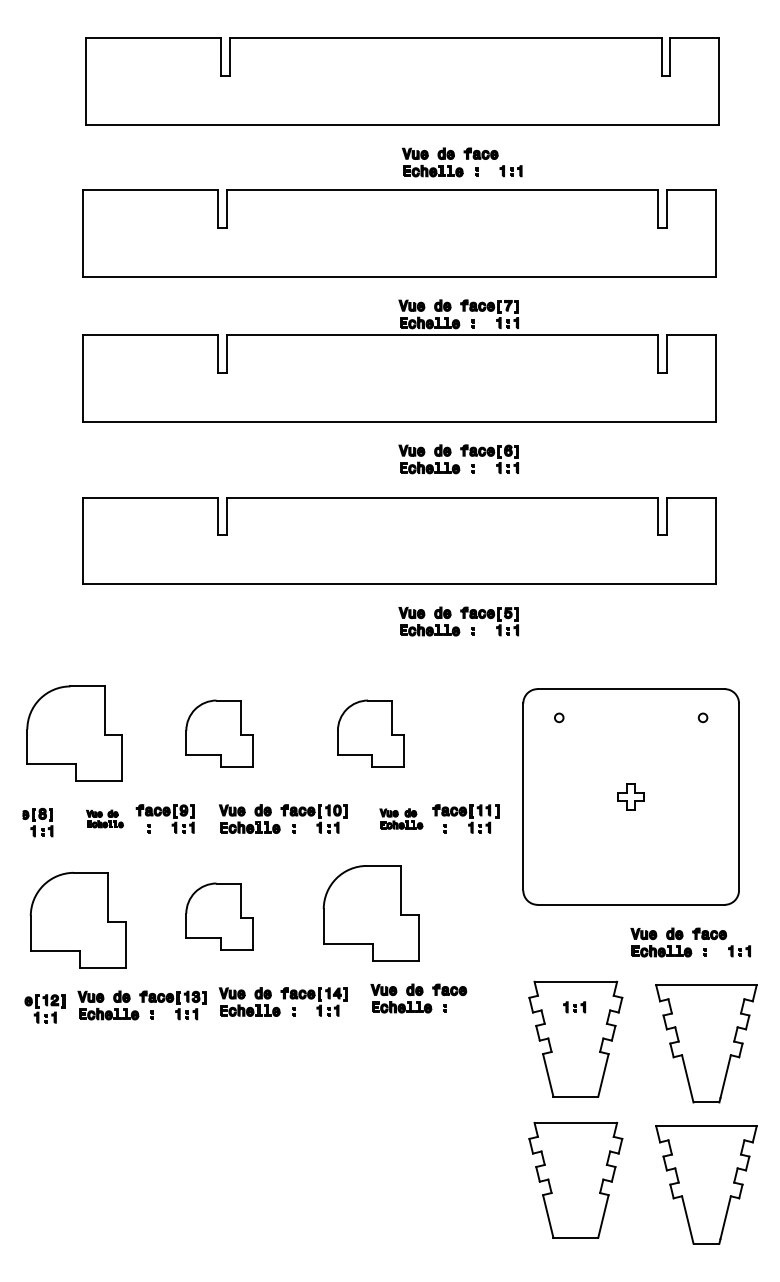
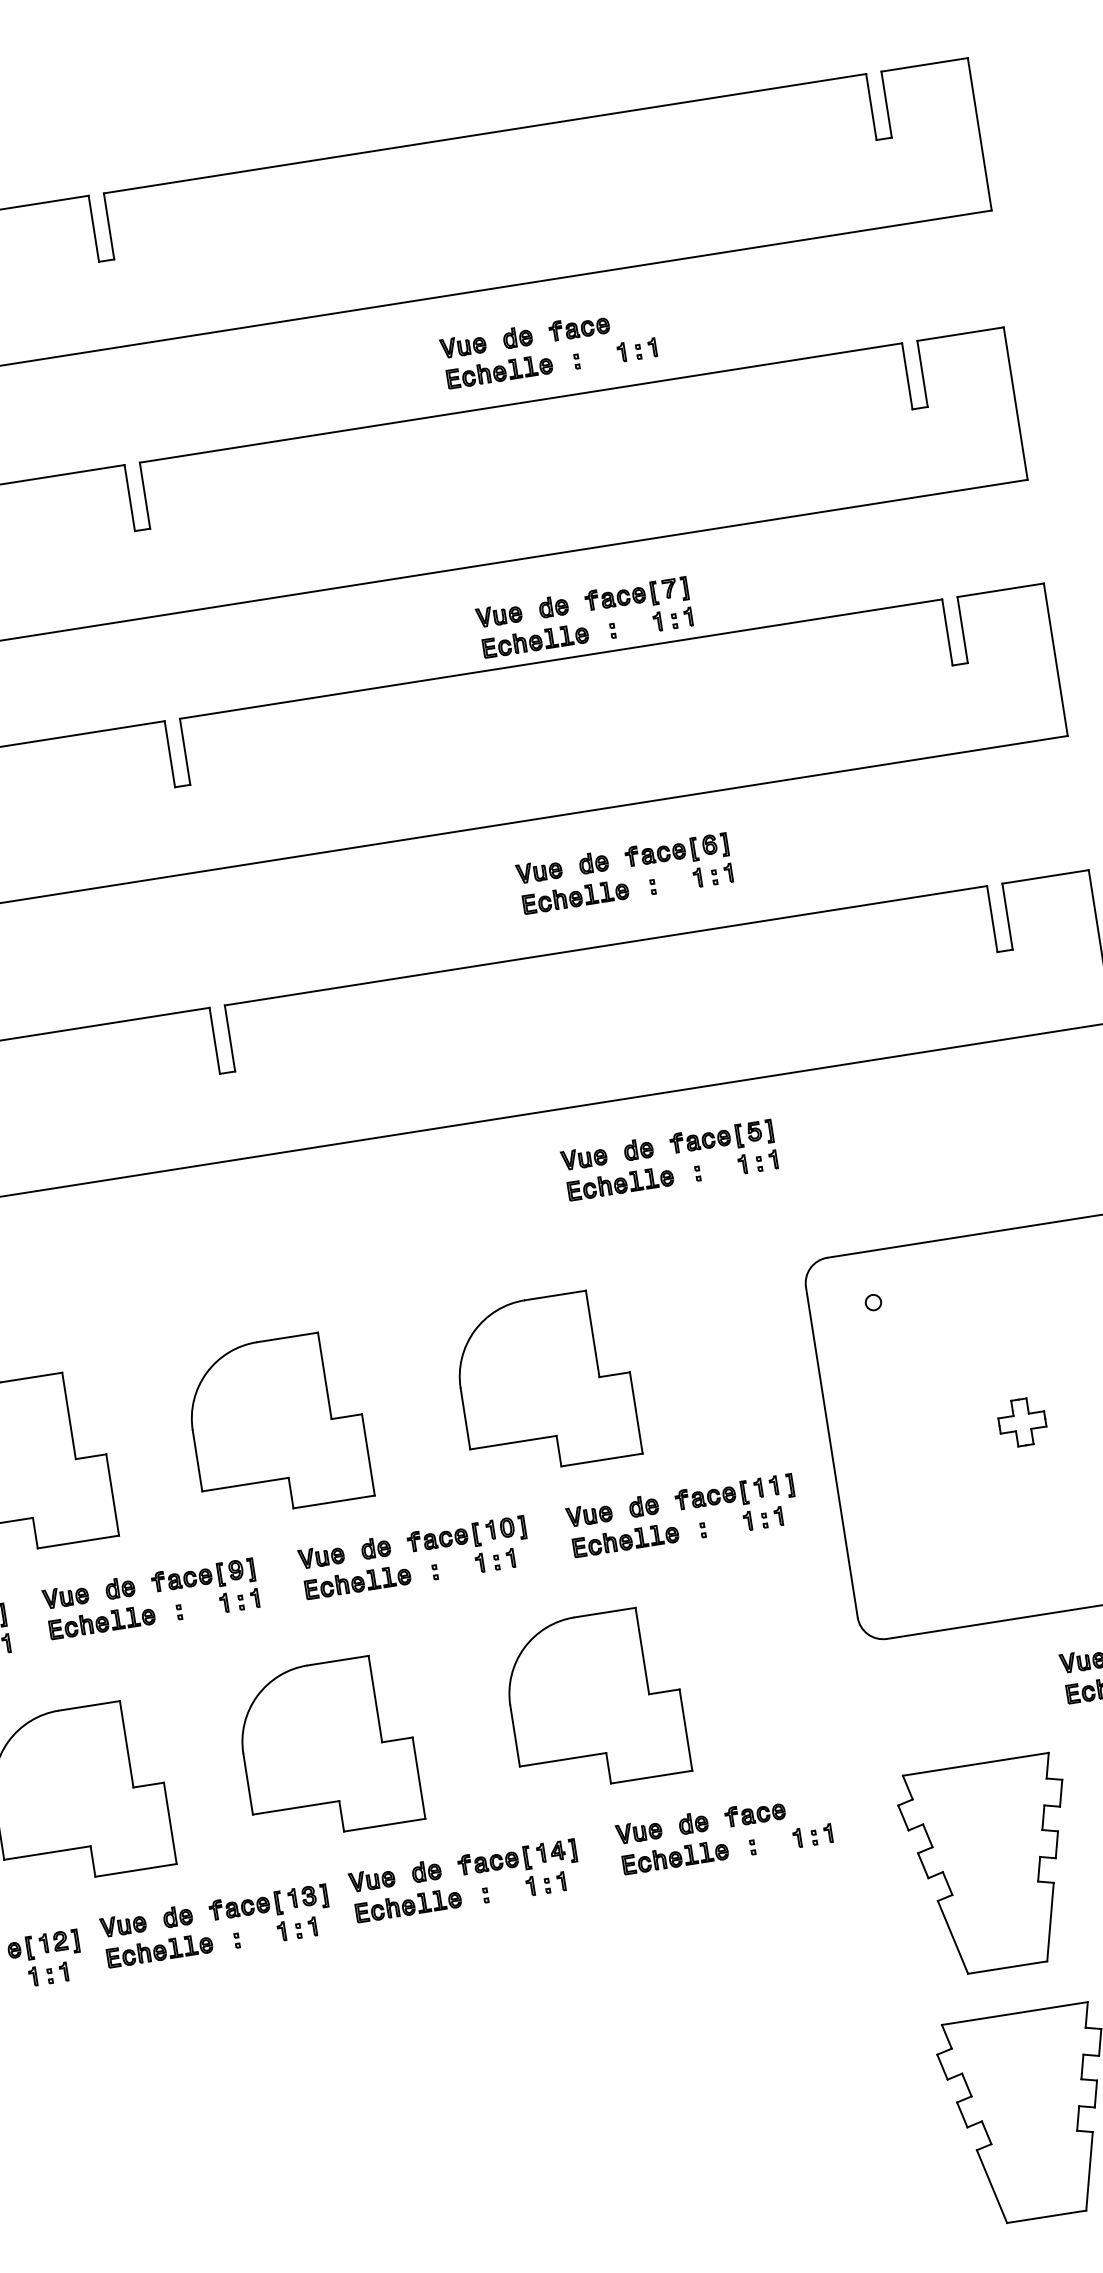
part: (219, 733) -> (277, 1424), size x1.43
part: (370, 733) -> (544, 1382), size x1.43
part: (104, 818) -> (97, 1606), size x1.67
part: (401, 818) -> (622, 1524), size x1.43
part: (219, 916) -> (328, 1747), size x1.43
part: (574, 1007) -> (812, 1836), moved

